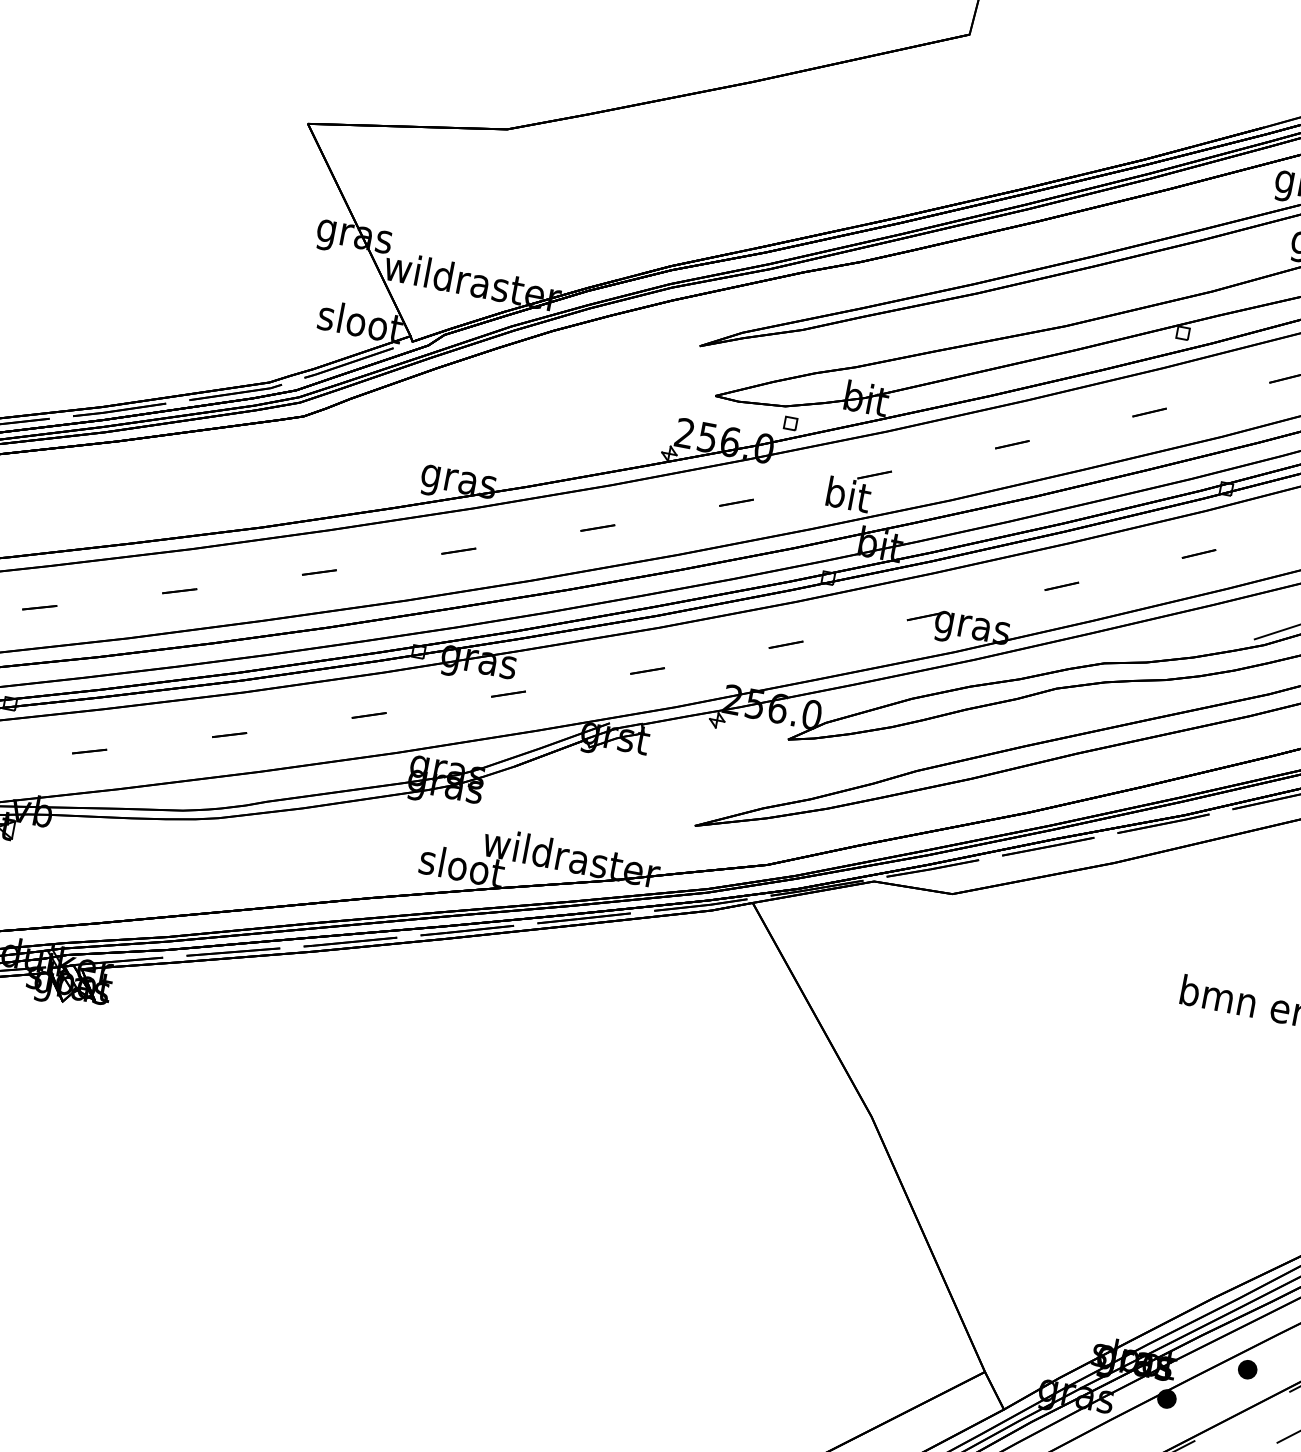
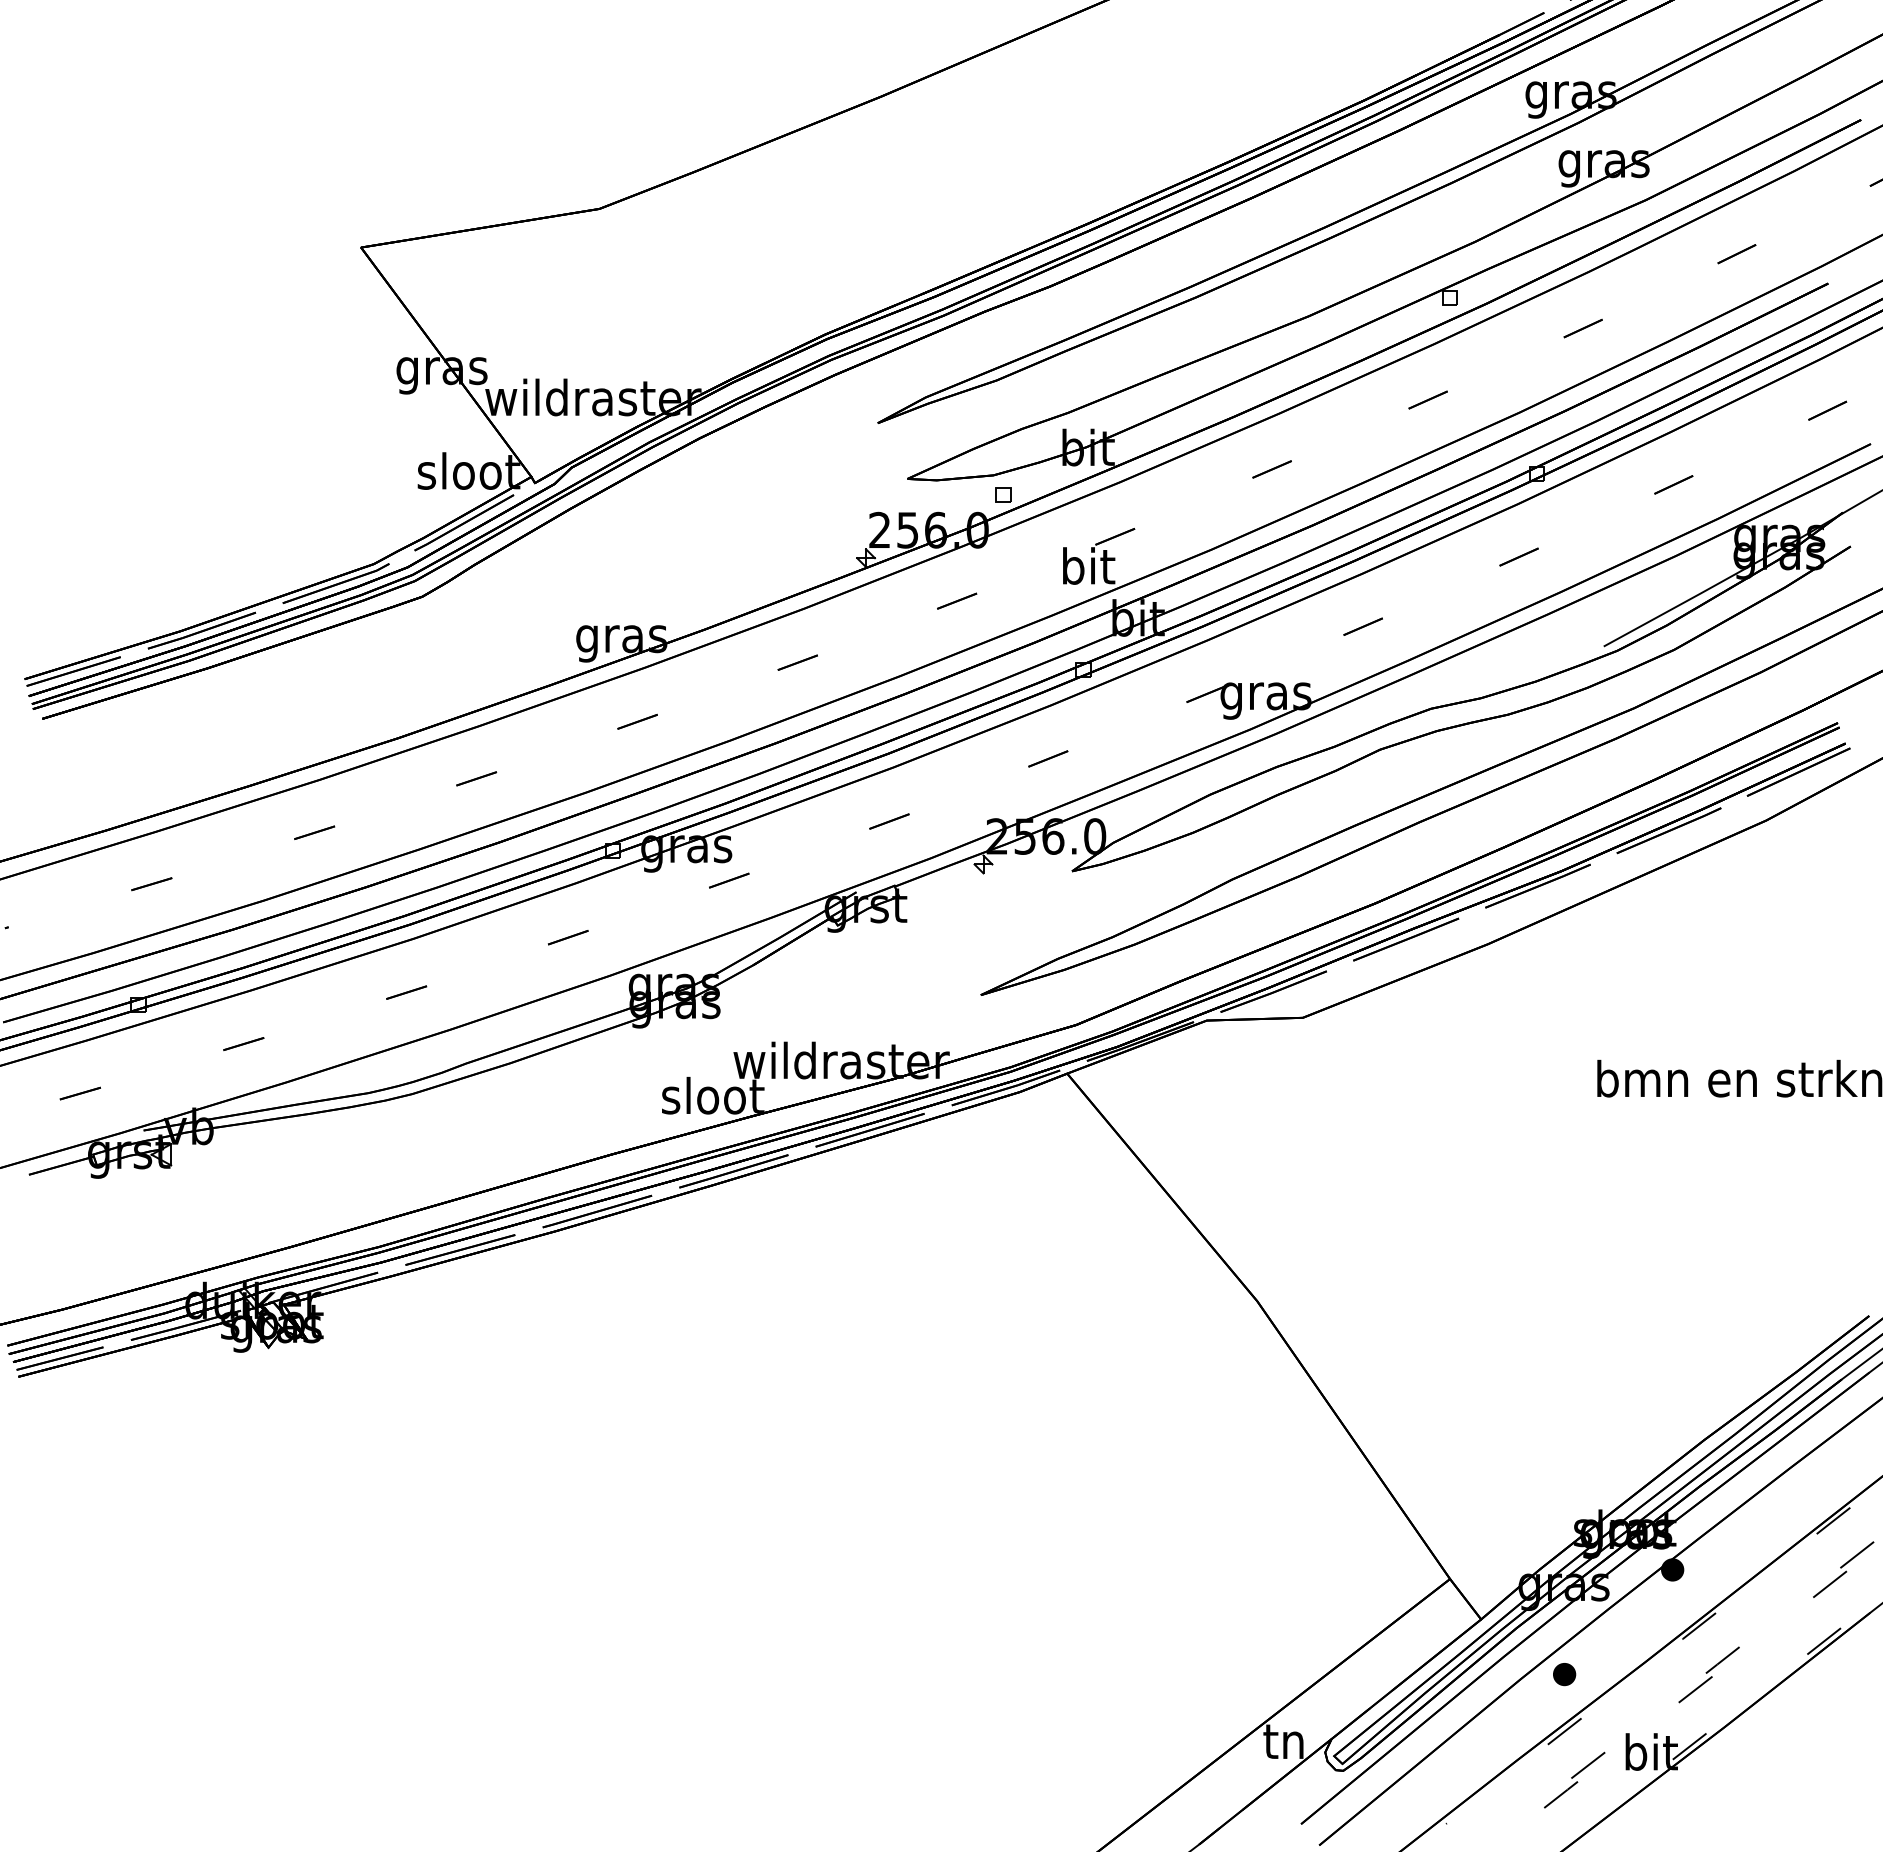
part: (1247, 1369) -> (1761, 1516), removed

